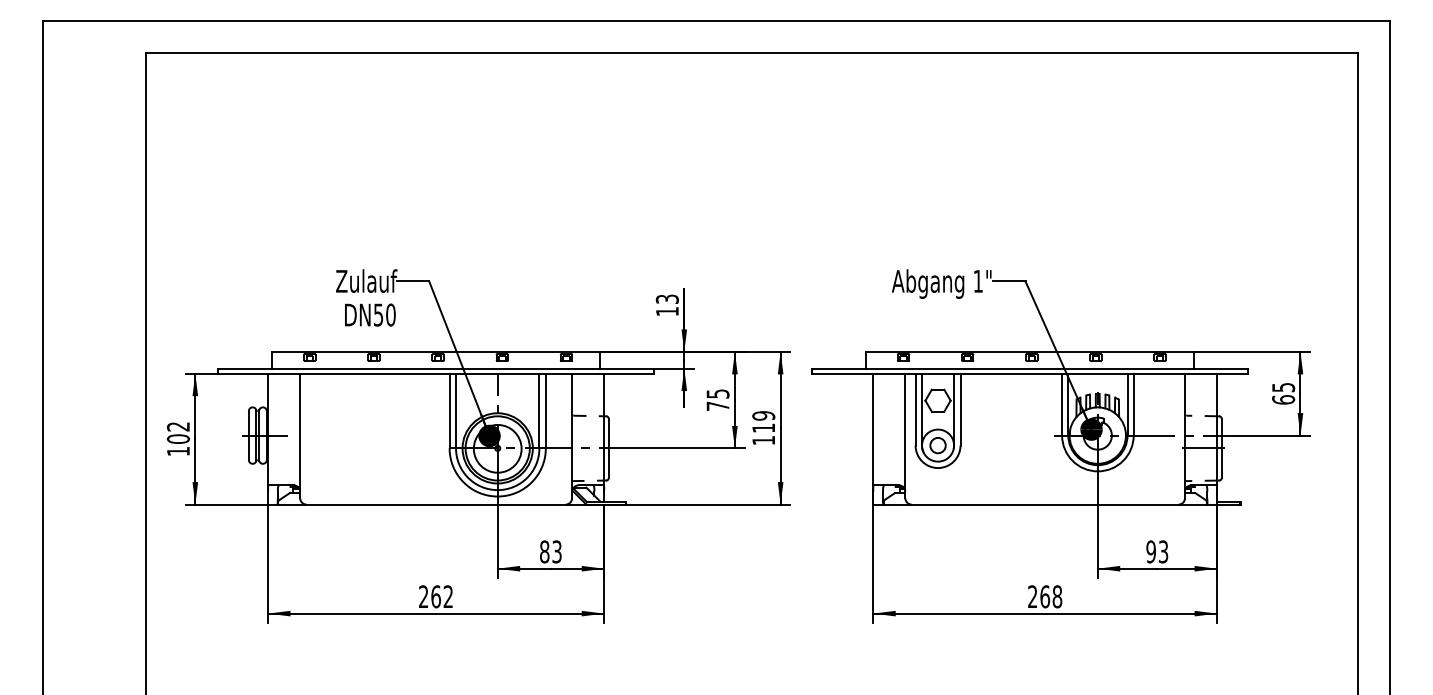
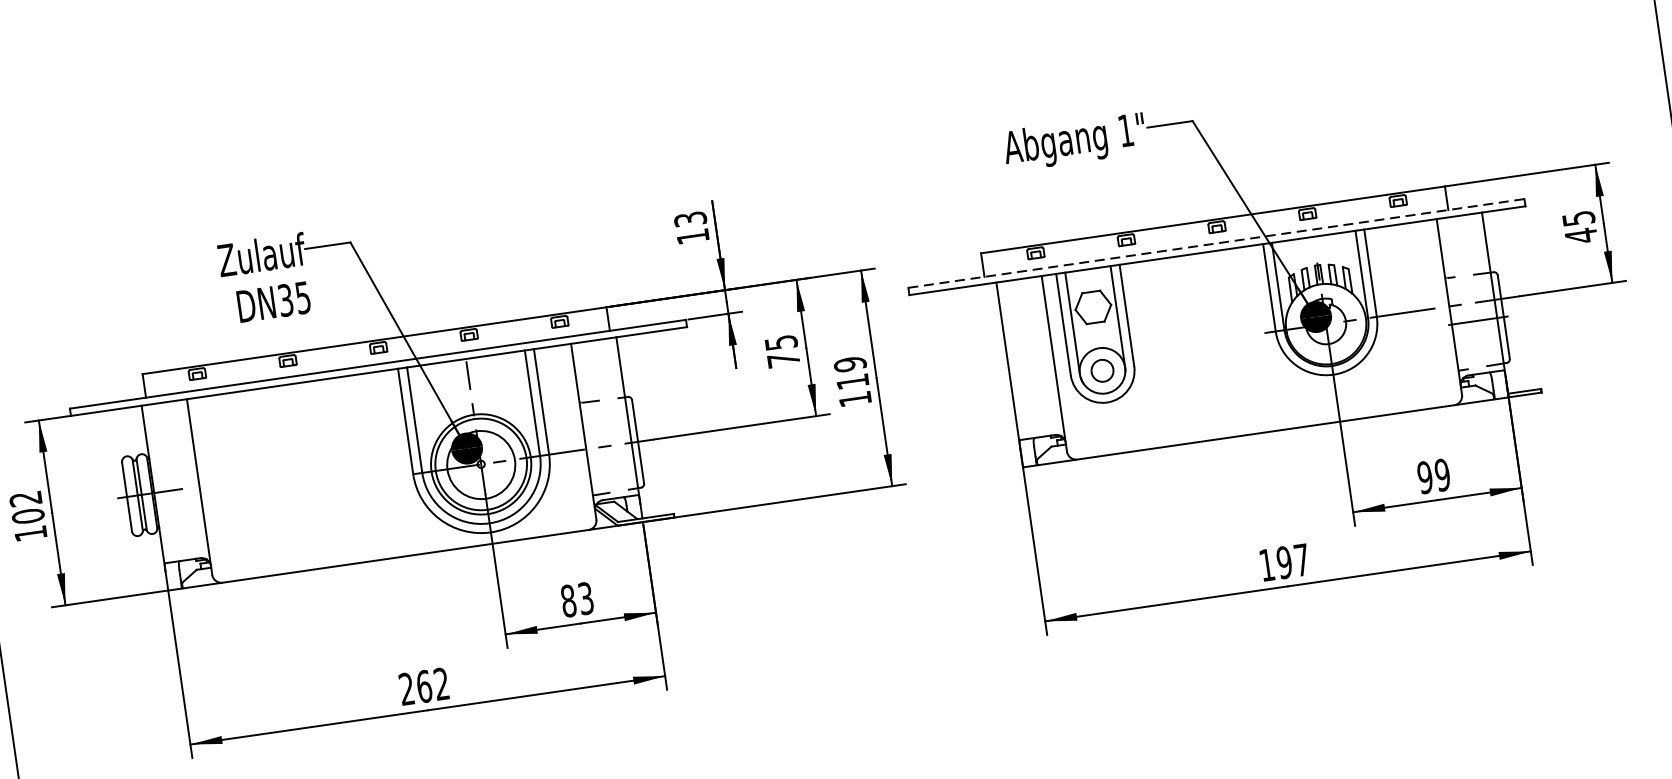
text: (384, 314) -> (294, 298), DN50 -> DN35
line: (1030, 368) -> (1217, 243), solid -> dashed
text: (1283, 399) -> (1581, 235), 65 -> 45
text: (1163, 551) -> (1442, 474), 93 -> 99
text: (1045, 596) -> (1285, 562), 268 -> 197

